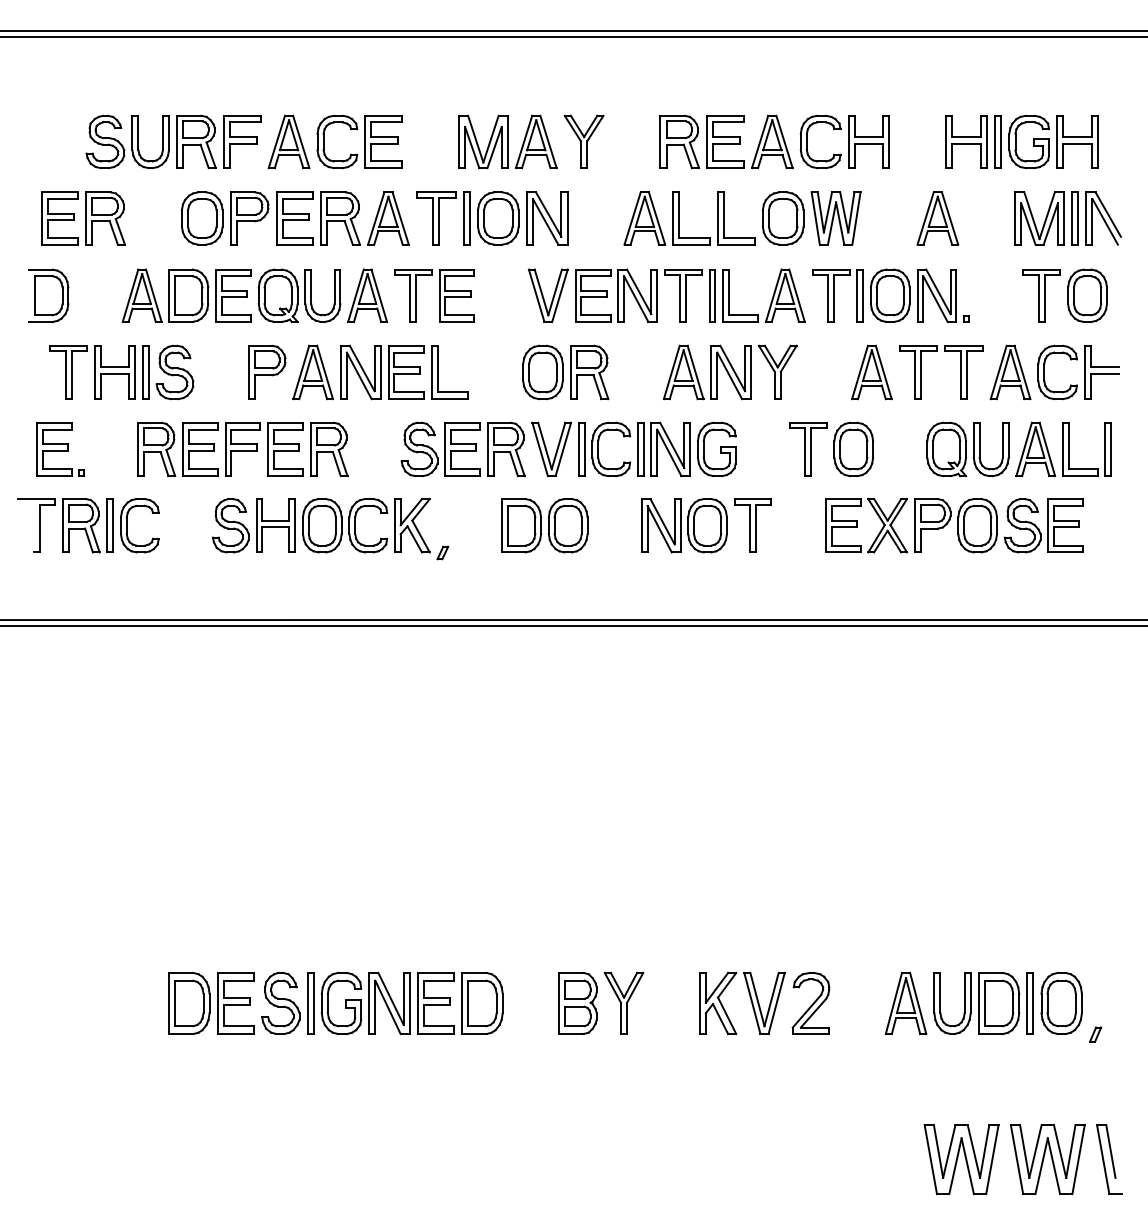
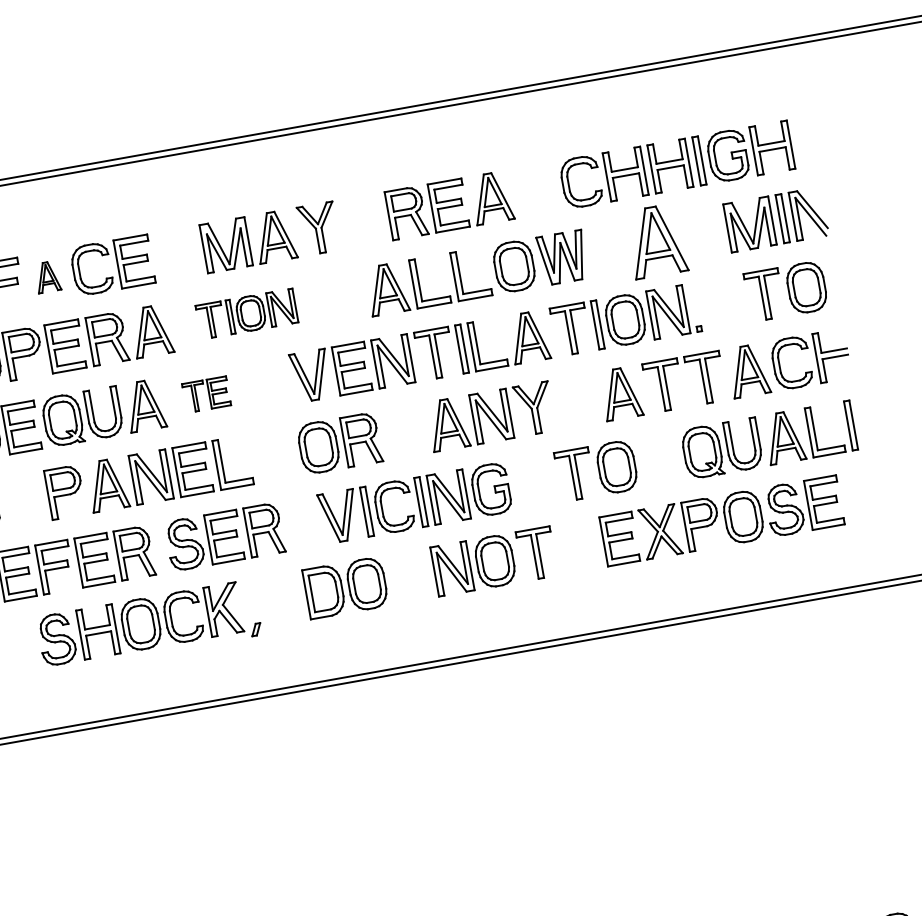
part: (288, 141) -> (47, 276), size x0.6
part: (844, 141) -> (603, 177), moved
part: (492, 218) -> (247, 314), size x0.7
part: (937, 218) -> (656, 241), size x1.4
part: (434, 295) -> (206, 394), size x0.6
part: (462, 449) -> (224, 537), moved

